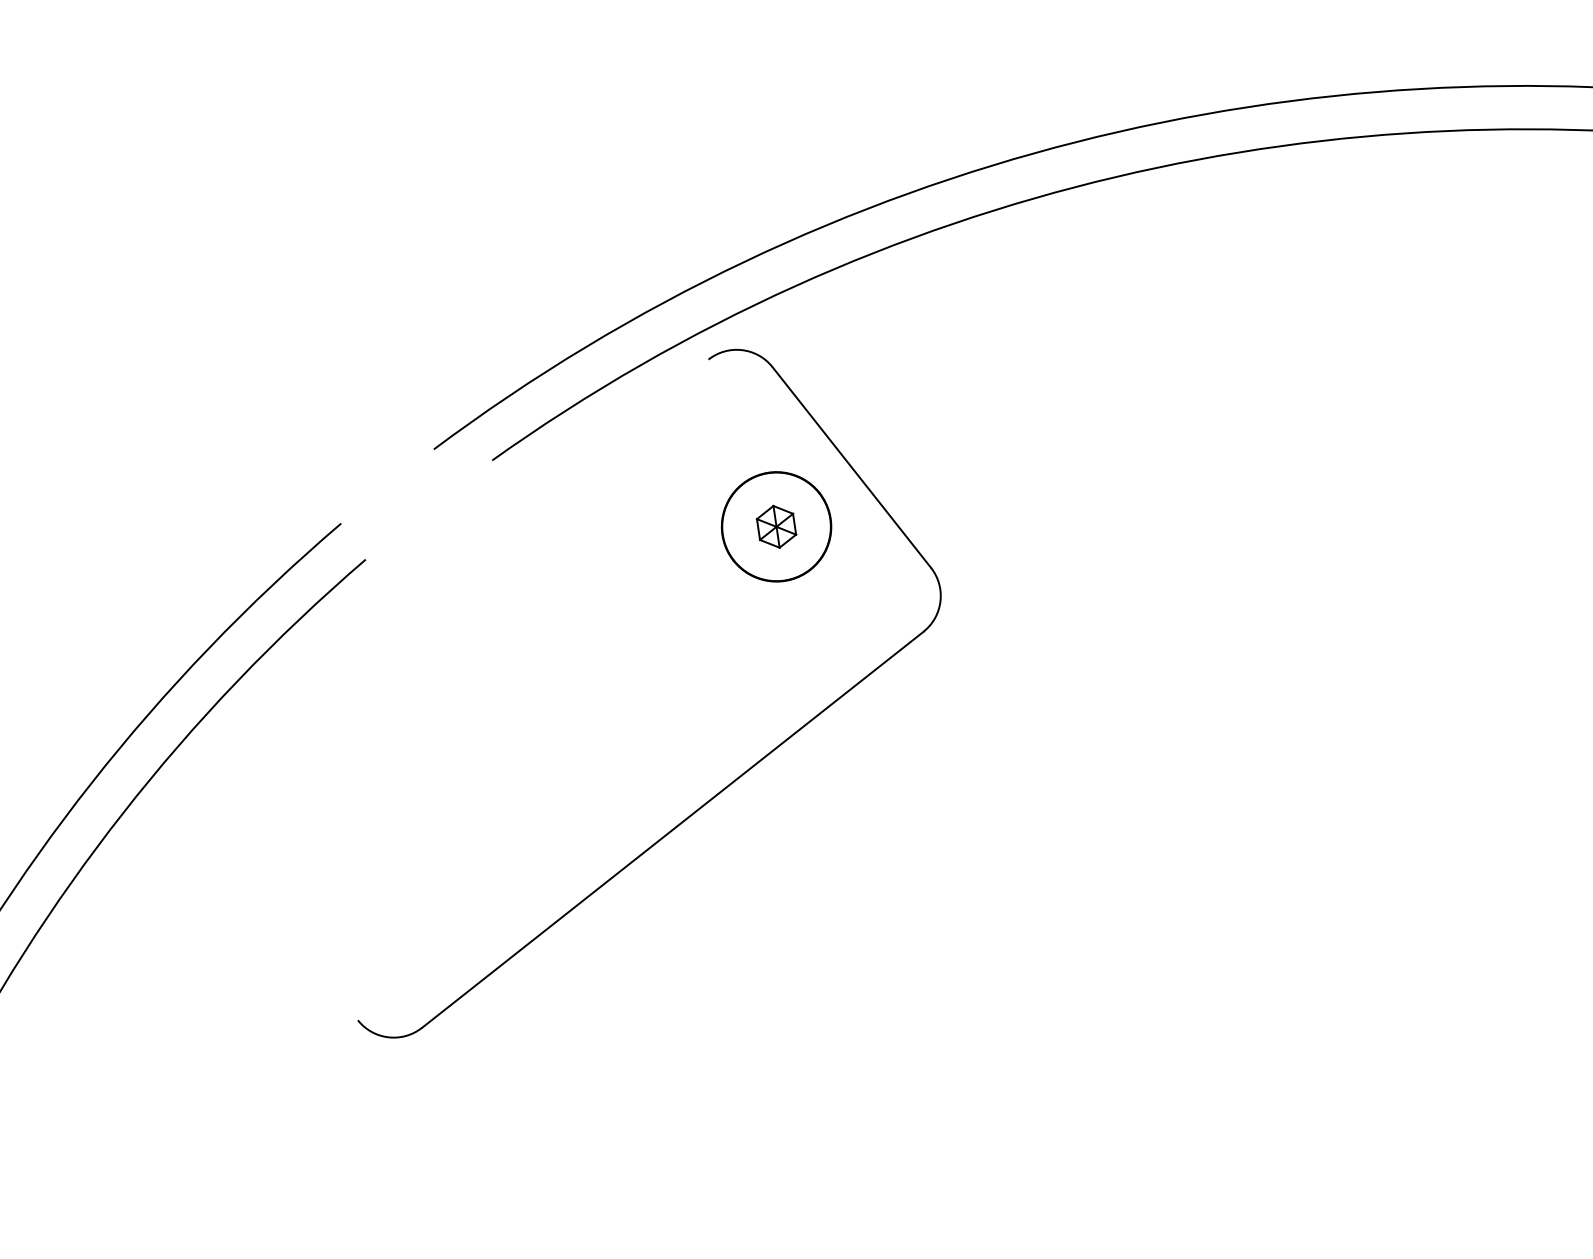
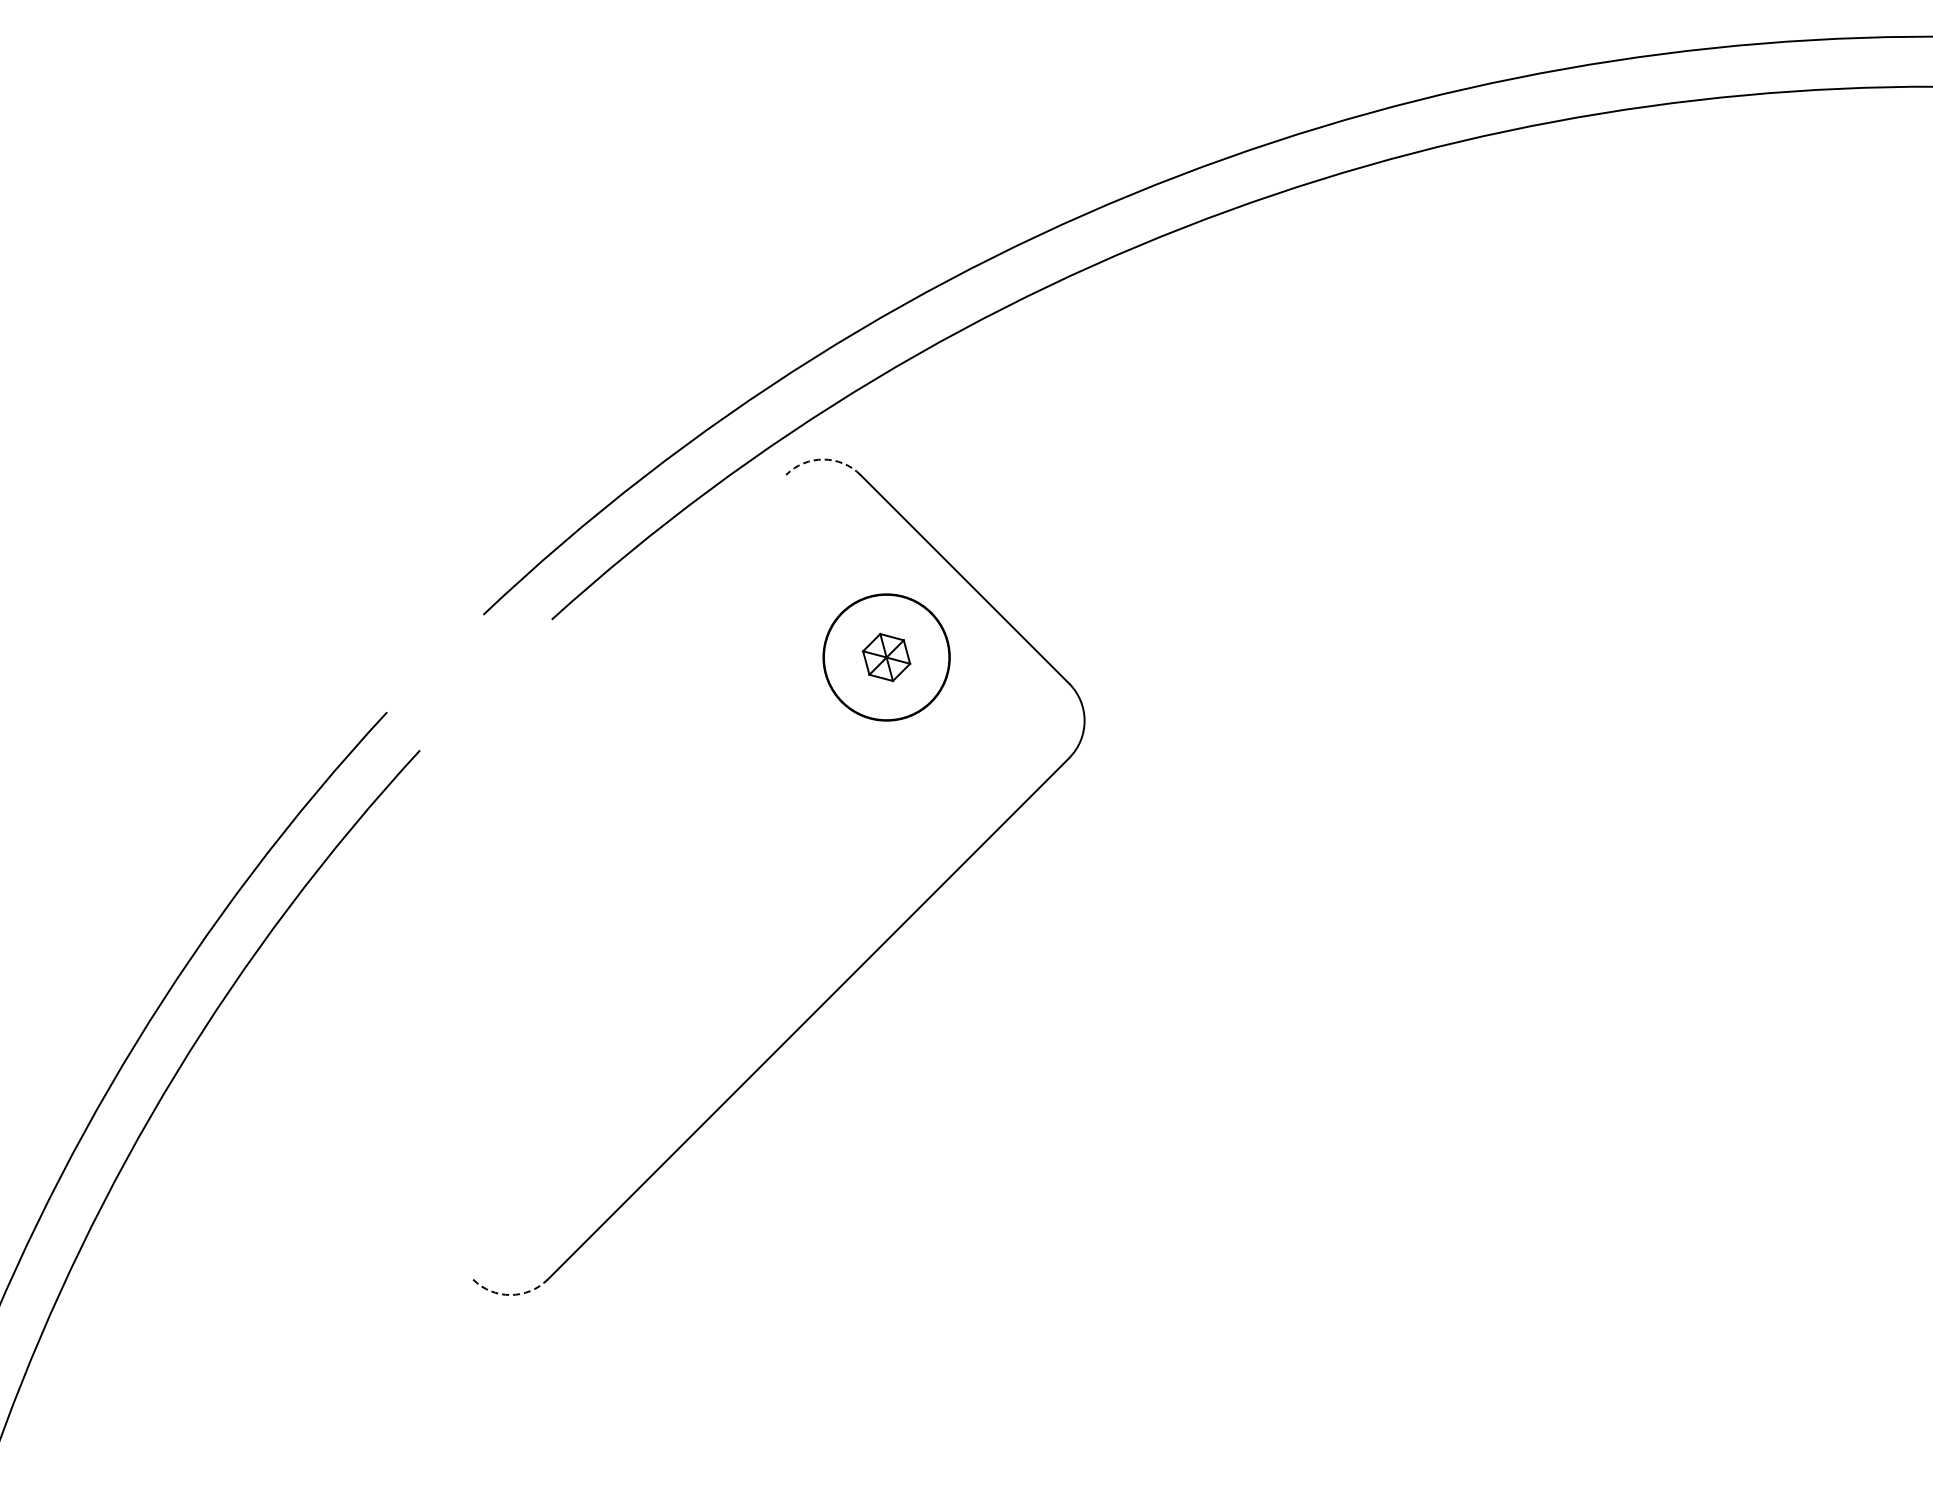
arc: (742, 350) -> (823, 459), solid -> dashed
arc: (388, 1037) -> (510, 1295), solid -> dashed

